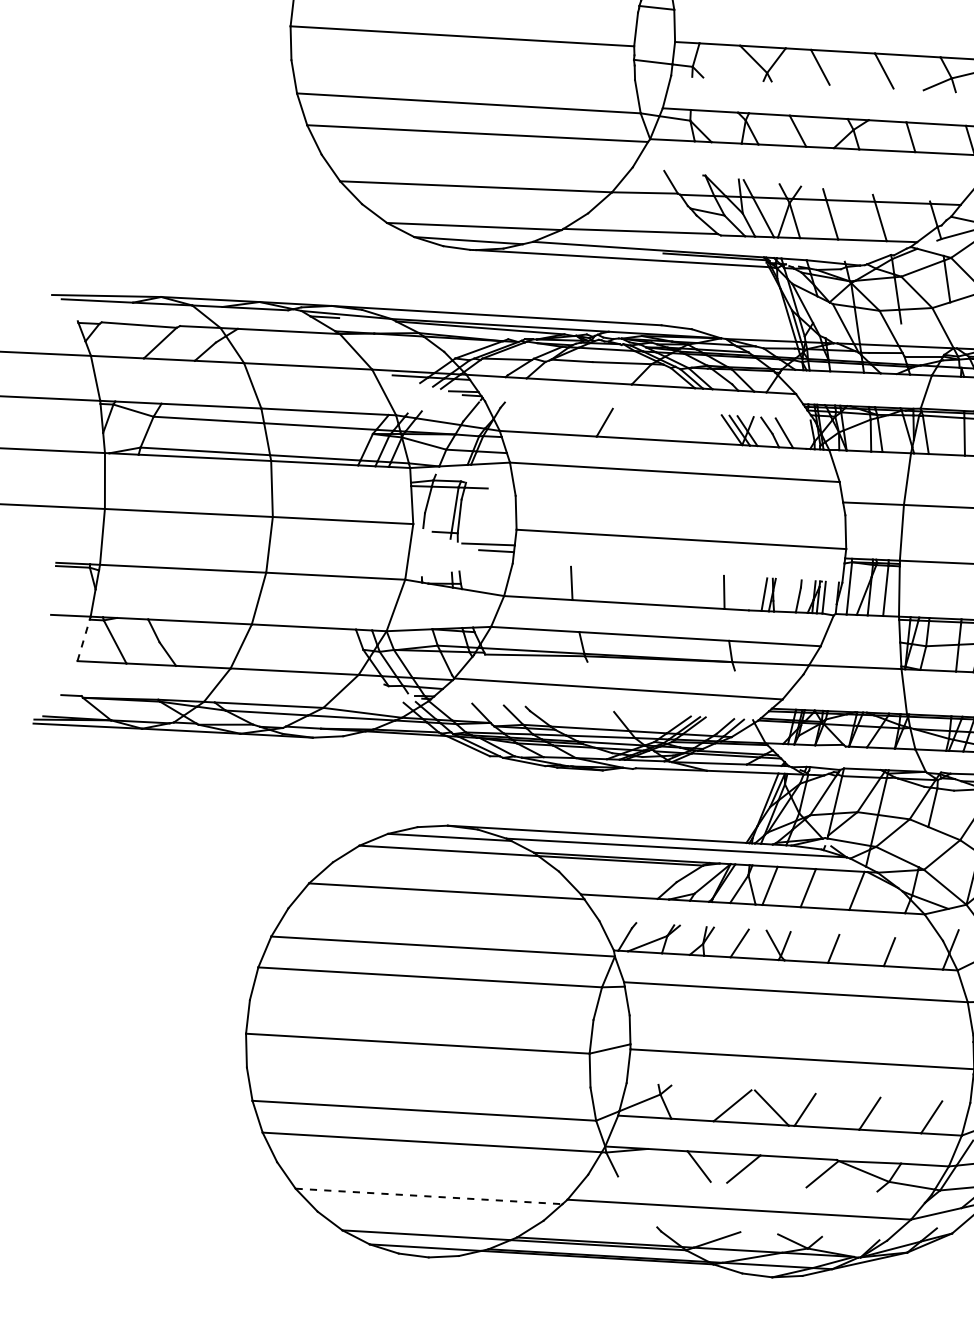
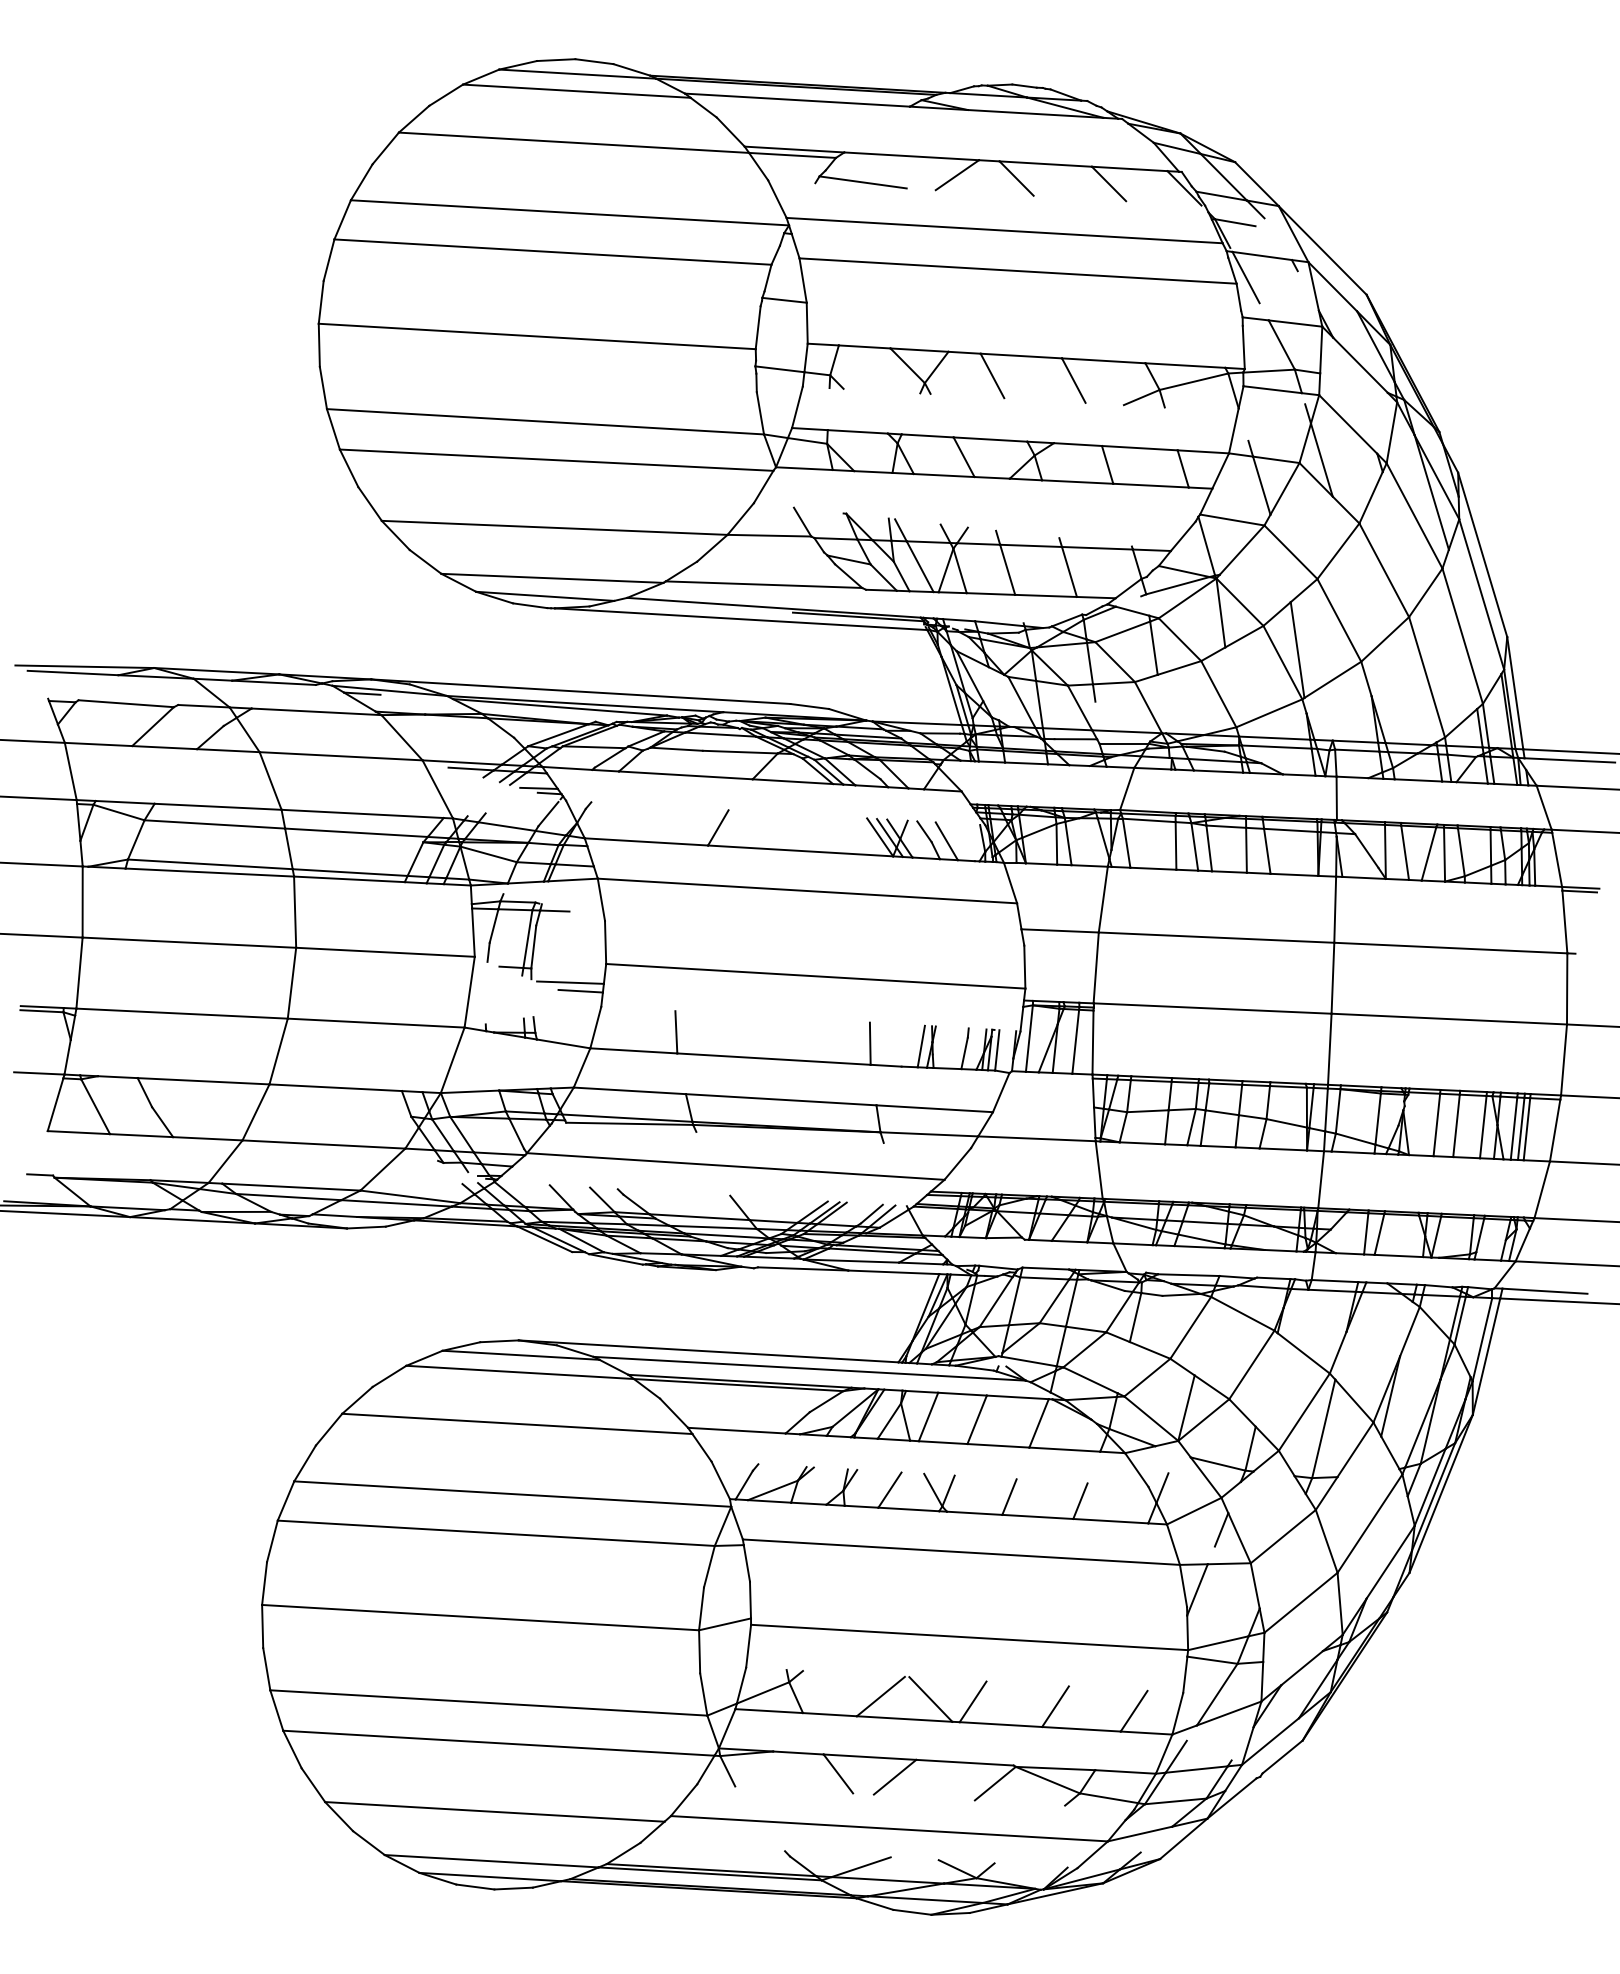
line: (83, 640) -> (55, 1104), dashed -> solid
line: (428, 1196) -> (494, 1811), dashed -> solid

